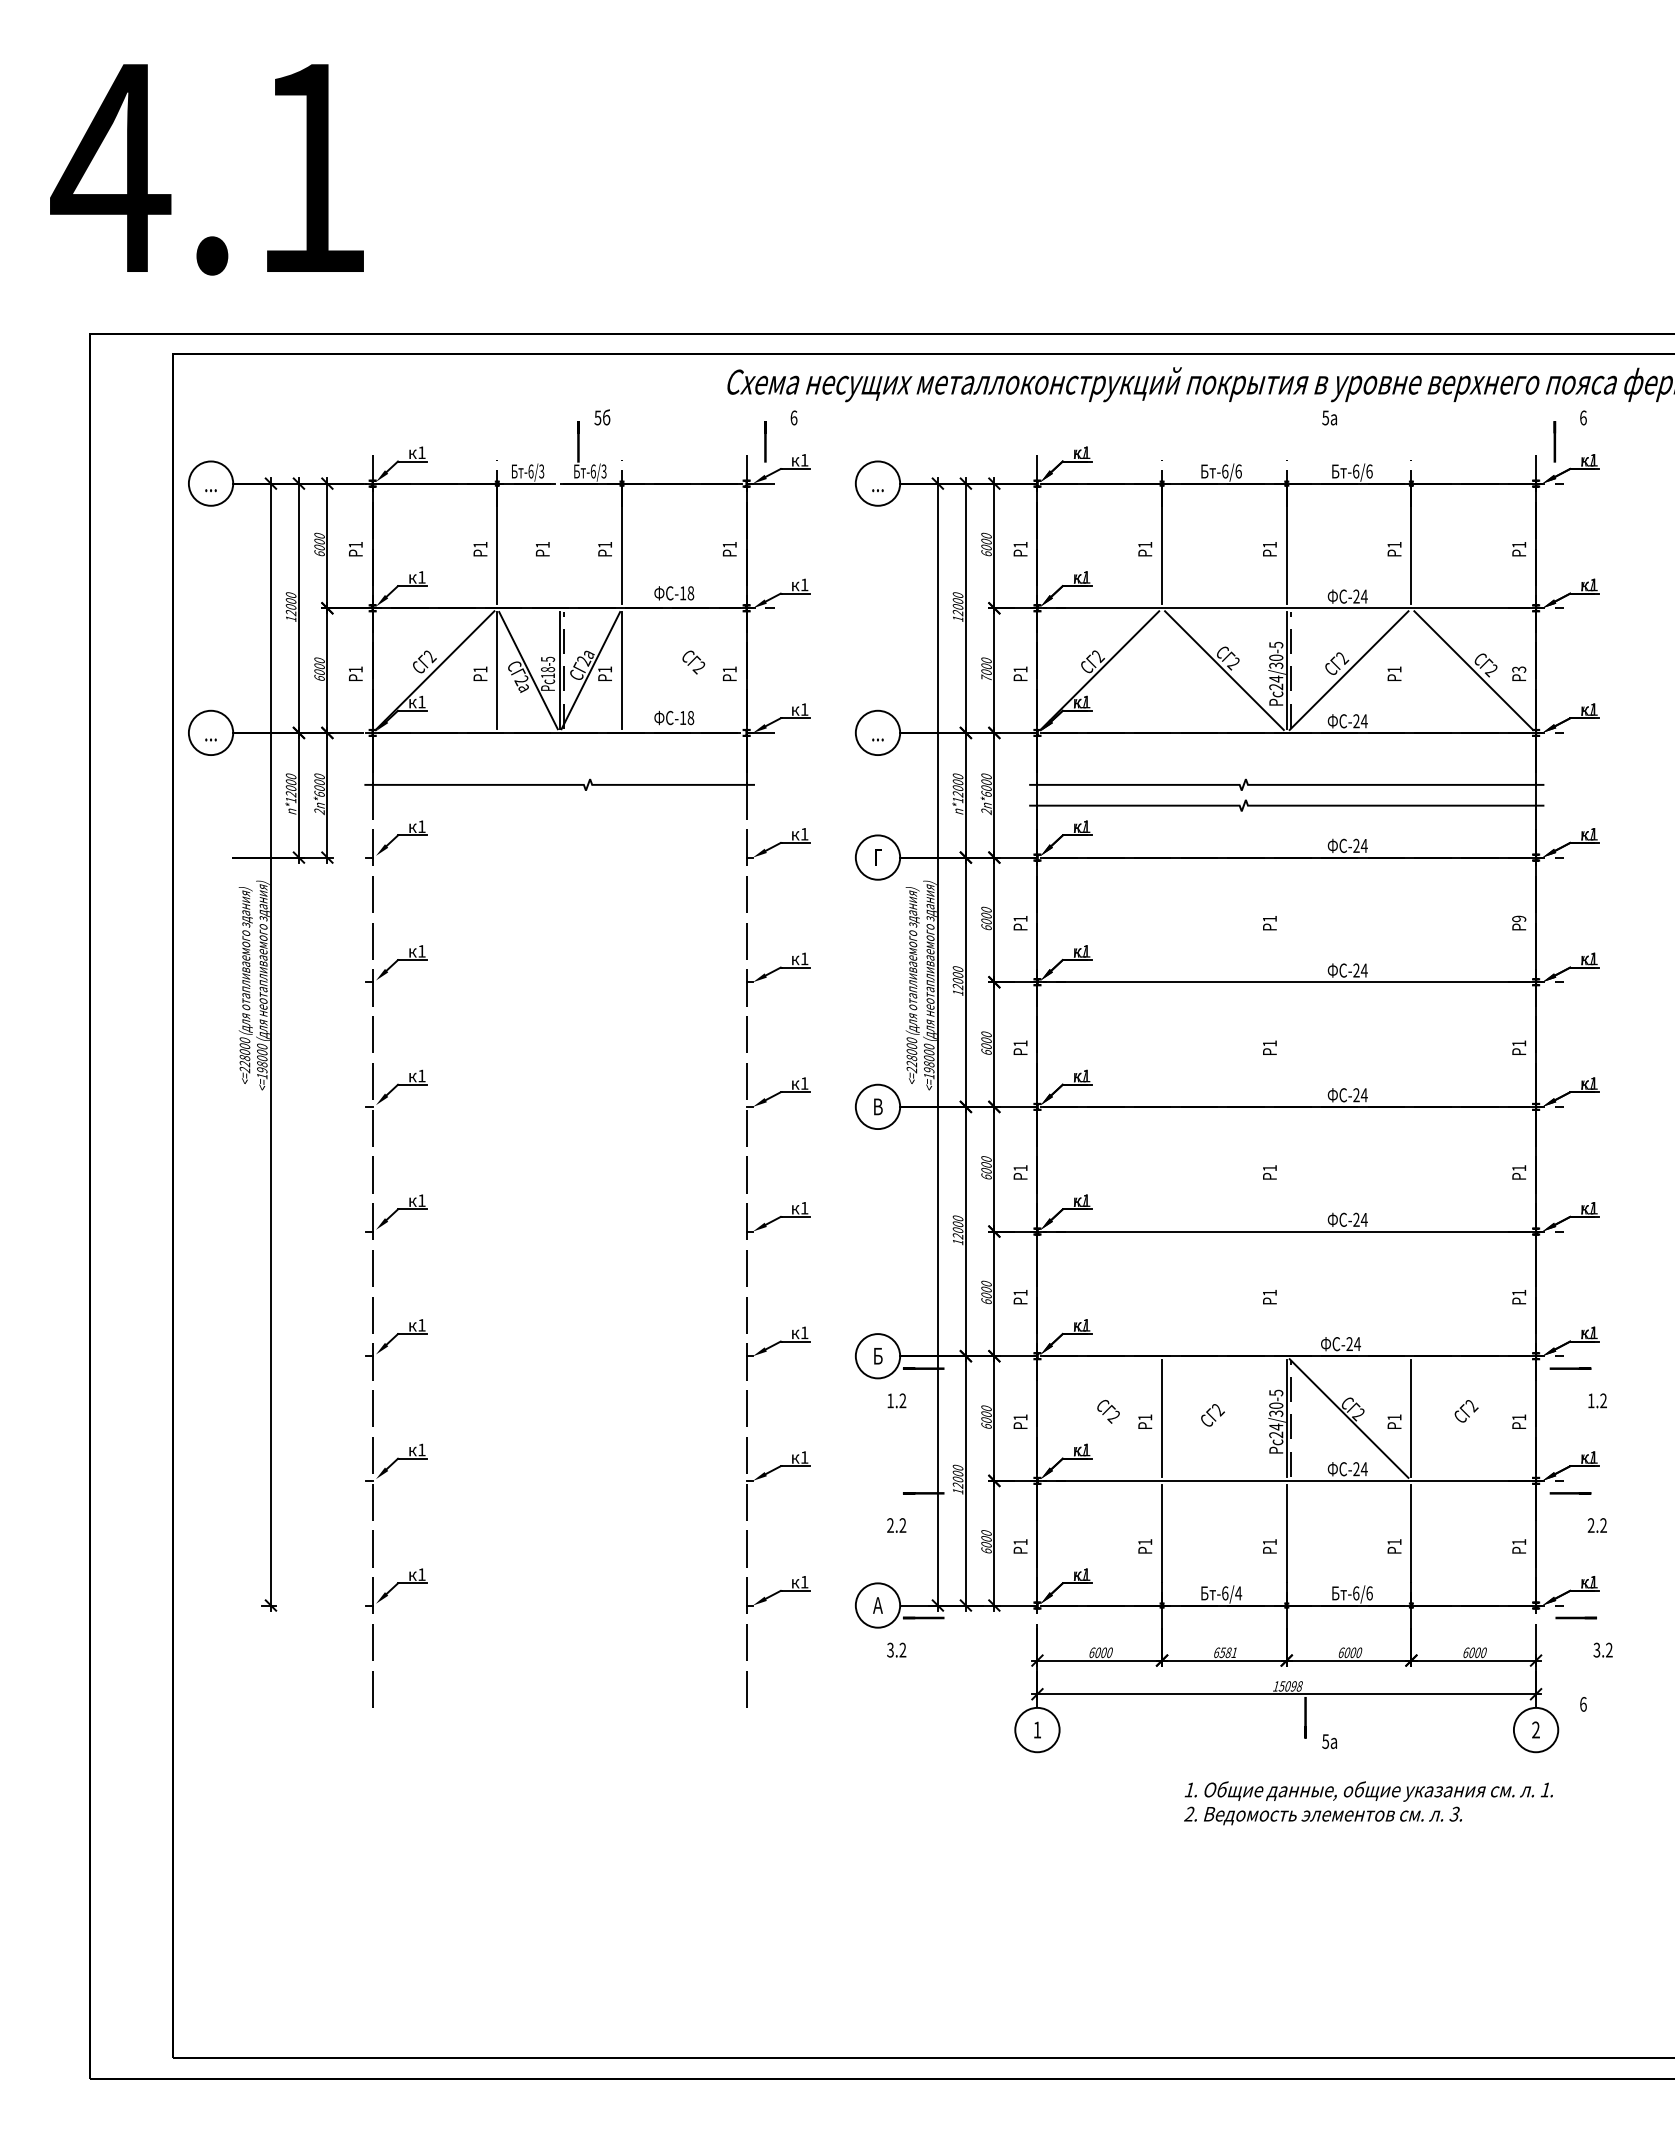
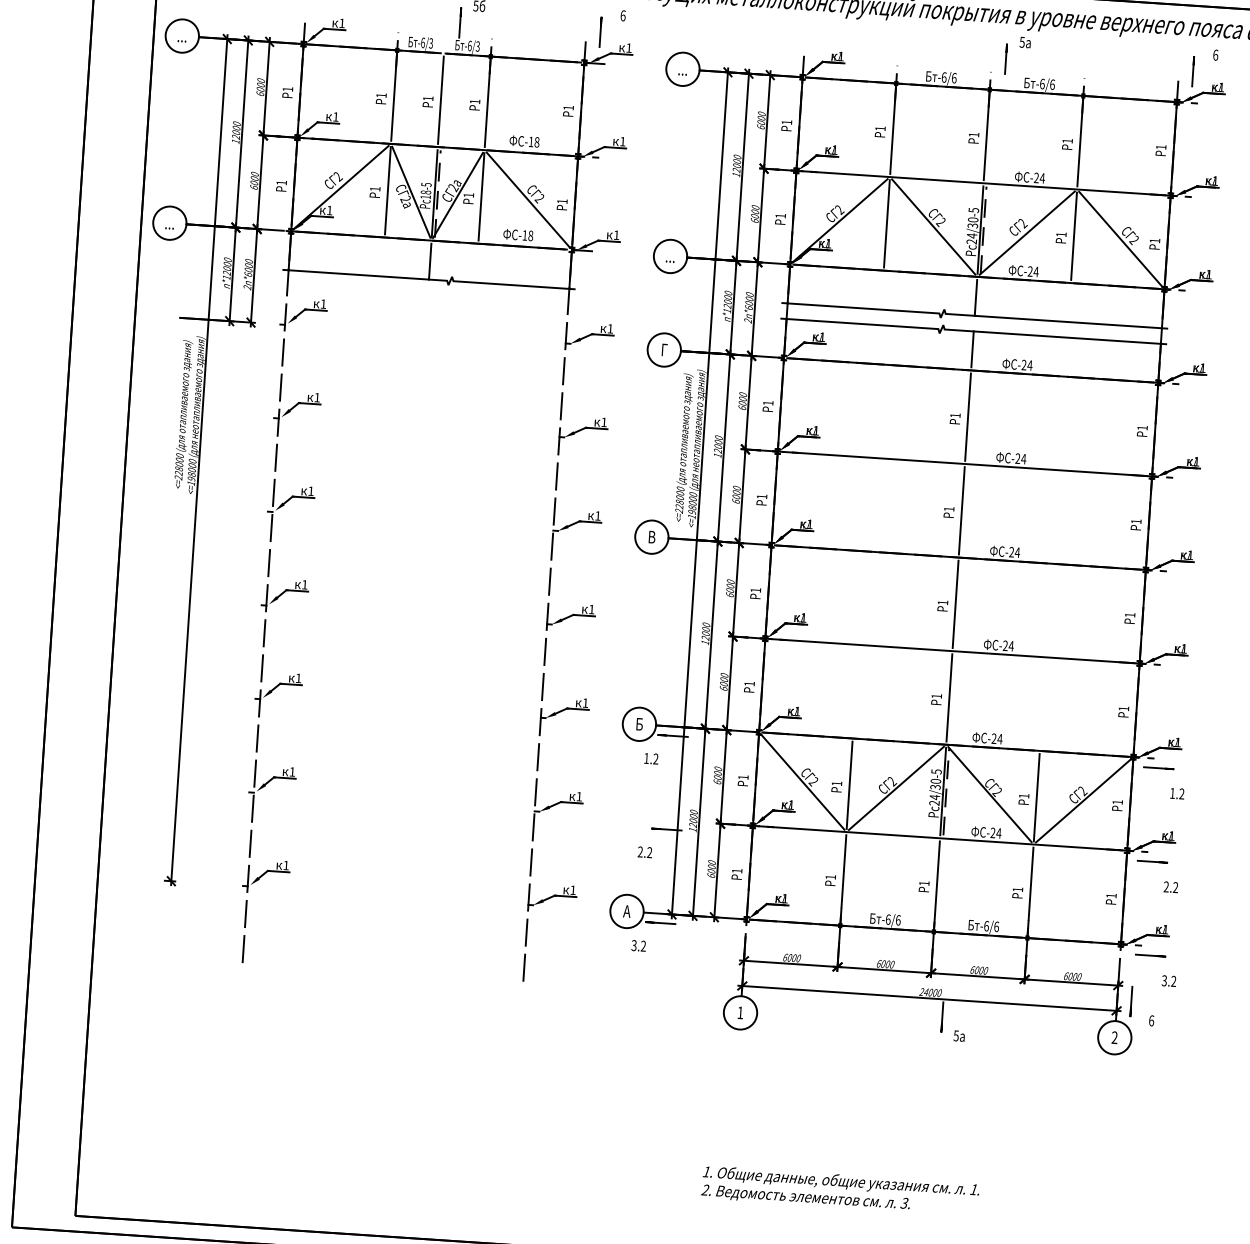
line: (1305, 441) -> (1005, 59), added
line: (559, 545) -> (440, 99), added
text: (1519, 669) -> (1155, 240), 3 -> 1
line: (683, 670) -> (527, 199), added
line: (1162, 670) -> (887, 223), added
line: (1411, 670) -> (1074, 236), added
text: (986, 677) -> (754, 220), 7000 -> 6000
line: (559, 760) -> (430, 261), added
line: (1286, 760) -> (975, 297), added
line: (1286, 829) -> (972, 349), added
text: (1519, 918) -> (1142, 427), 9 -> 1
line: (1286, 919) -> (967, 416), added
line: (1286, 1044) -> (961, 510), added
line: (1286, 1169) -> (955, 604), added
line: (1286, 1293) -> (949, 697), added
line: (1099, 1418) -> (802, 782), added
line: (1224, 1418) -> (896, 788), added
line: (1473, 1418) -> (1083, 800), added
text: (1238, 1593) -> (898, 920), -6/4 -> -6/6
text: (1228, 1652) -> (887, 964), 6581 -> 6000
line: (1554, 1680) -> (1131, 1001), added
text: (1287, 1686) -> (930, 992), 15098 -> 24000
text: (1368, 1803) -> (840, 1191), moved

